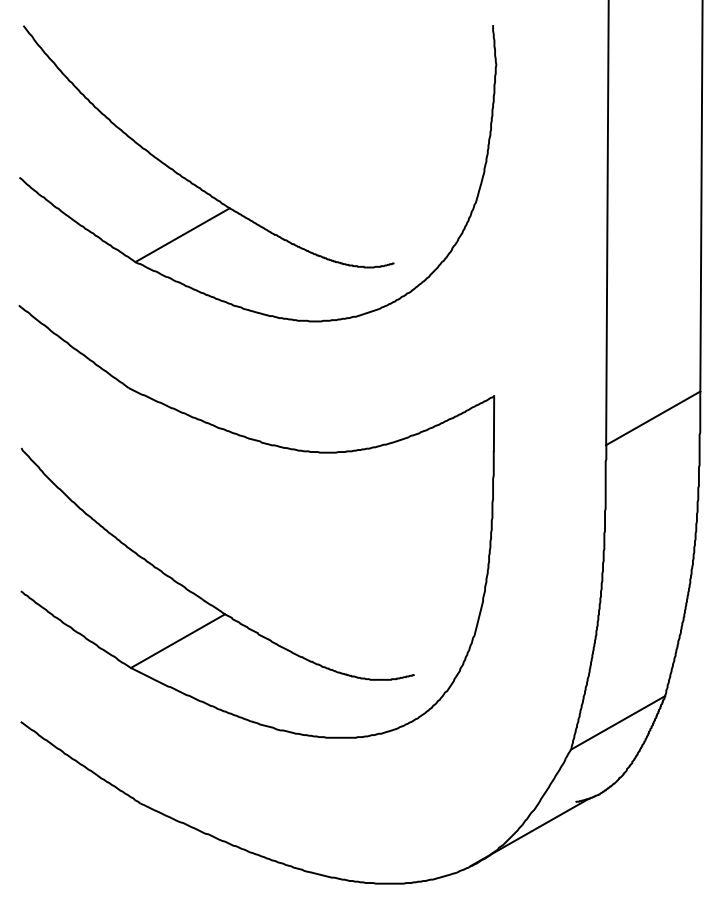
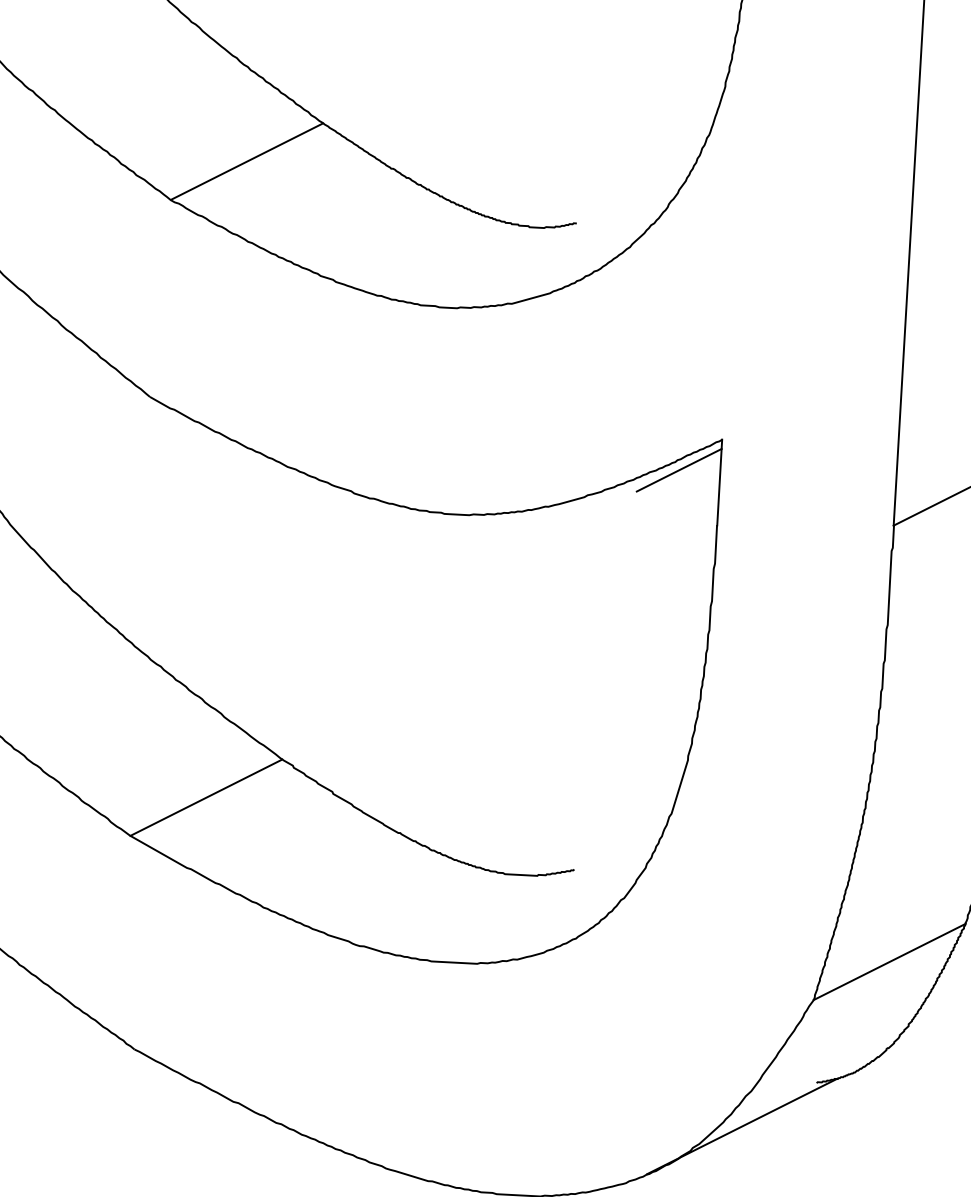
line: (467, 417) -> (678, 470), added

